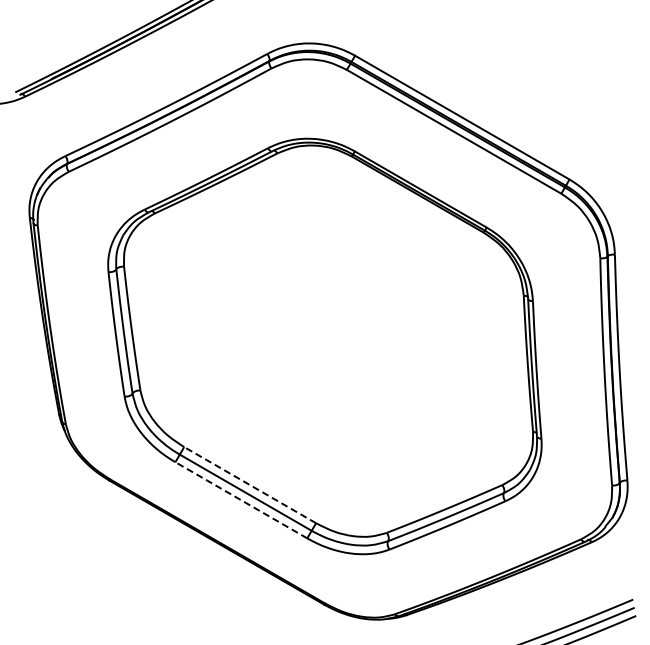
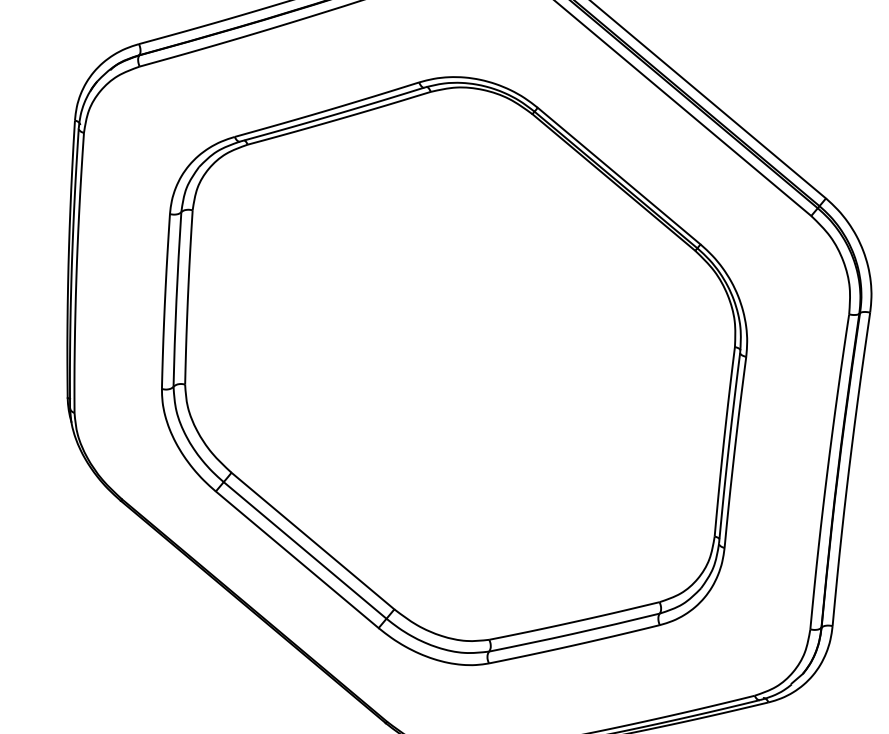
line: (249, 484) -> (312, 540), dashed -> solid
line: (240, 500) -> (296, 559), dashed -> solid

